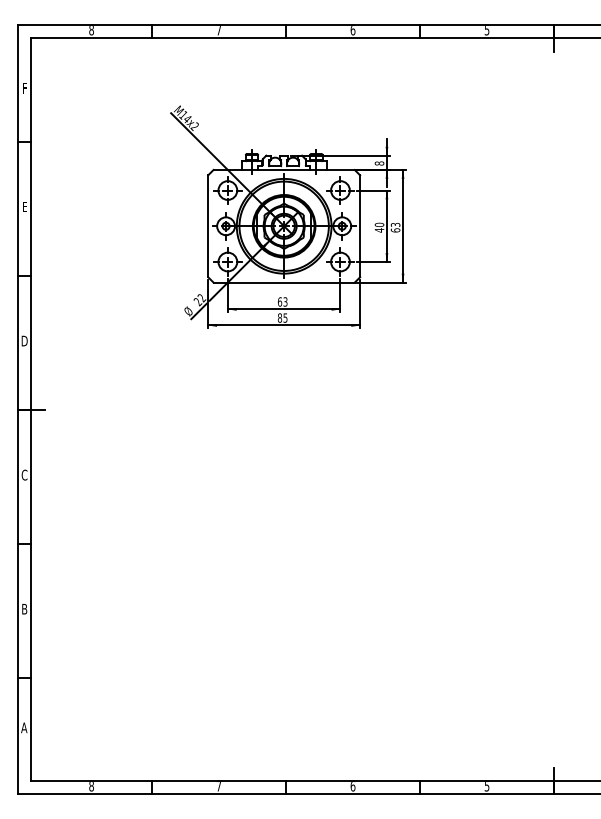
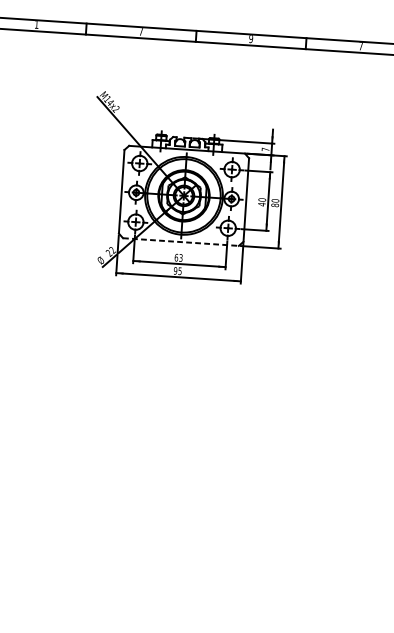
text: (91, 30) -> (36, 24), 8 -> 1
text: (352, 30) -> (250, 39), 6 -> 9
text: (486, 30) -> (360, 46), 5 -> 7
text: (379, 163) -> (265, 149), 8 -> 7
text: (395, 227) -> (275, 202), 63 -> 80
line: (284, 282) -> (181, 242), solid -> dashed
text: (279, 317) -> (175, 270), 85 -> 95

